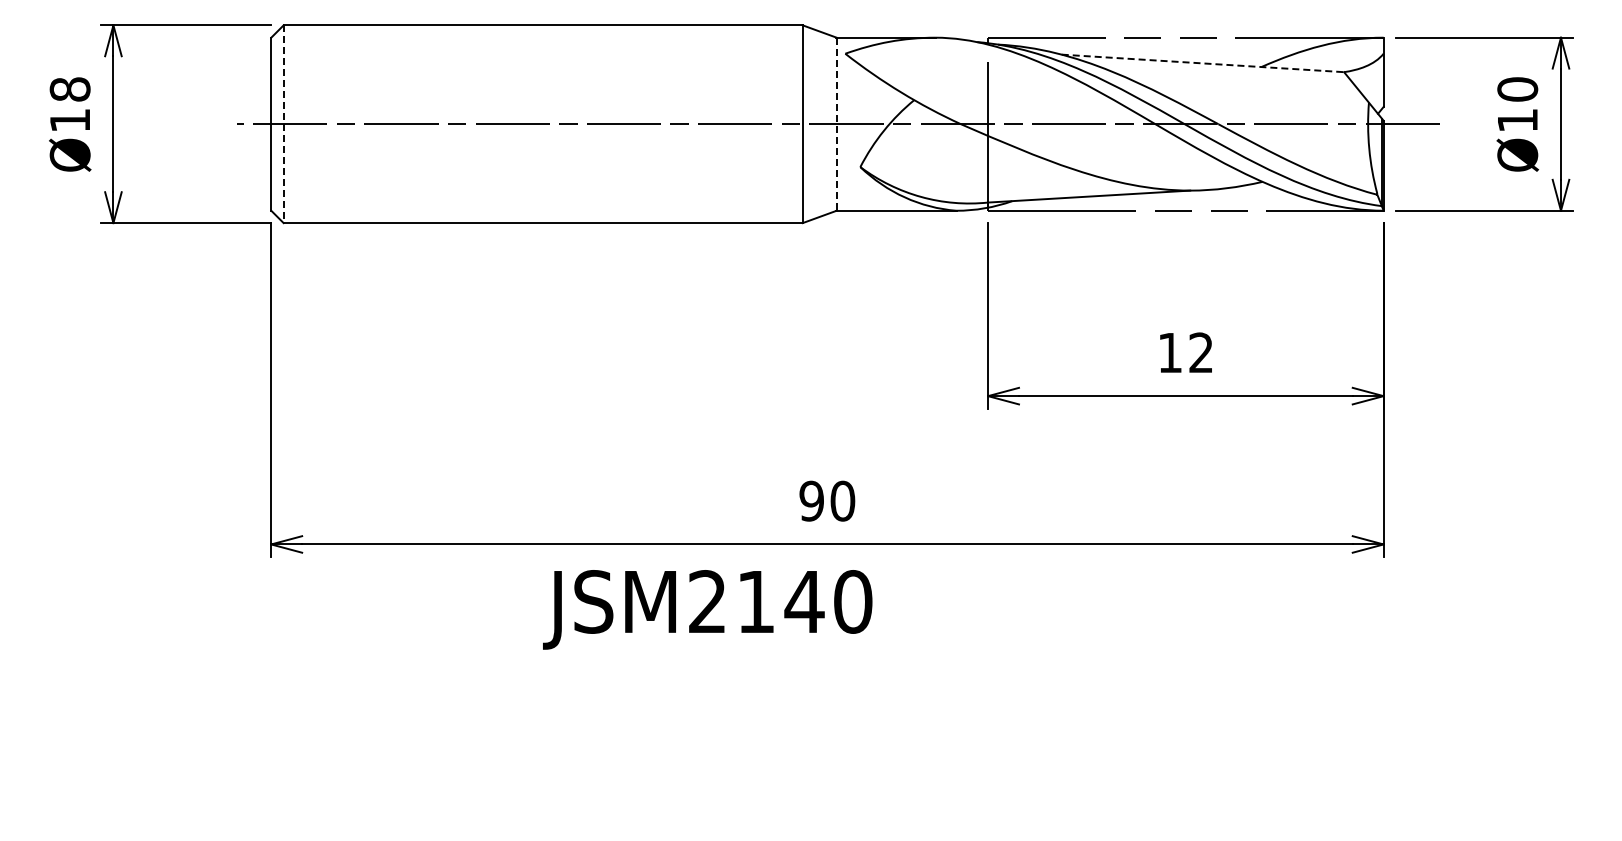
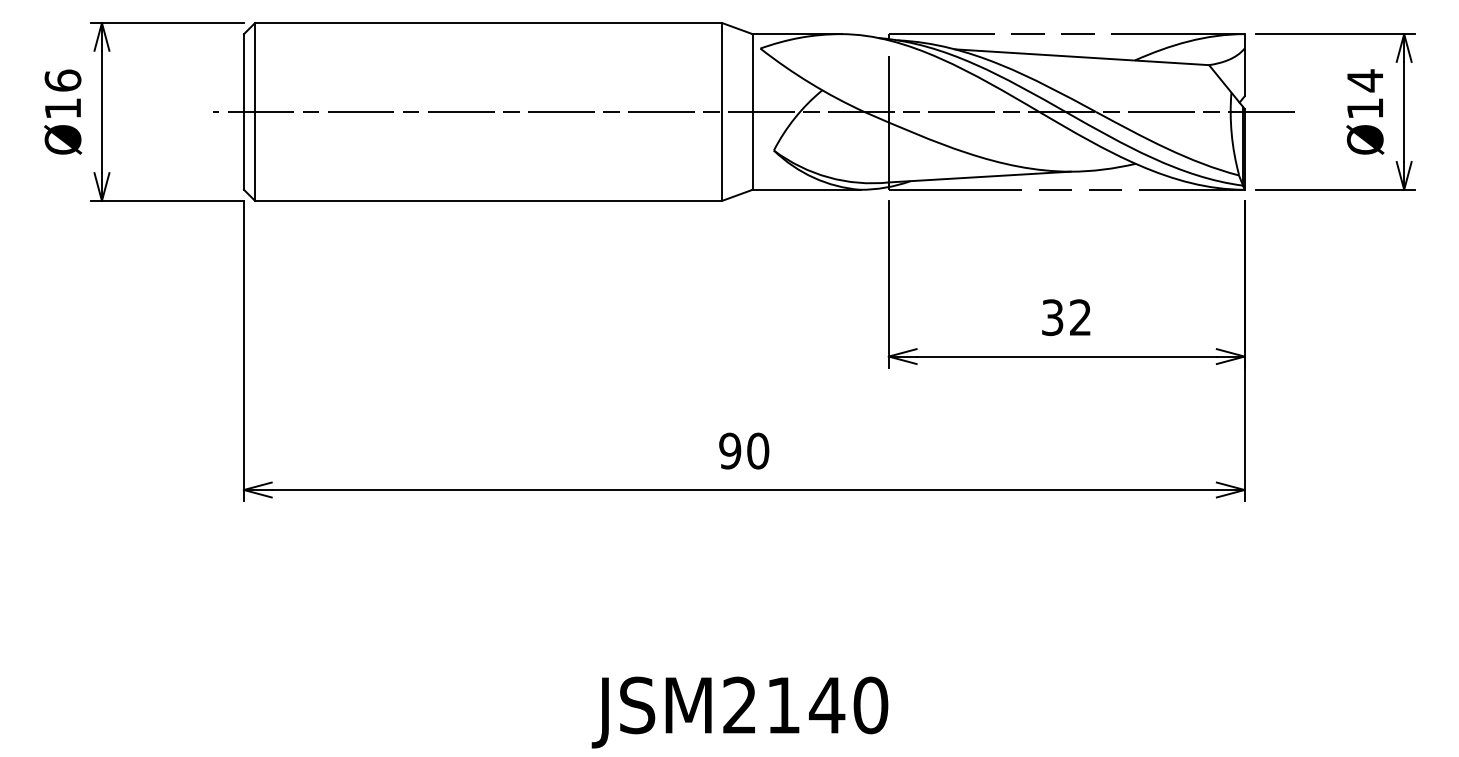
line: (1203, 63) -> (1082, 57), dashed -> solid
text: (69, 89) -> (62, 80), Ø18 -> Ø16
text: (1517, 89) -> (1365, 80), Ø10 -> Ø14
line: (283, 124) -> (254, 112), dashed -> solid
line: (836, 124) -> (752, 112), dashed -> solid
text: (1169, 352) -> (1052, 317), 12 -> 32
text: (707, 609) -> (739, 712), moved

